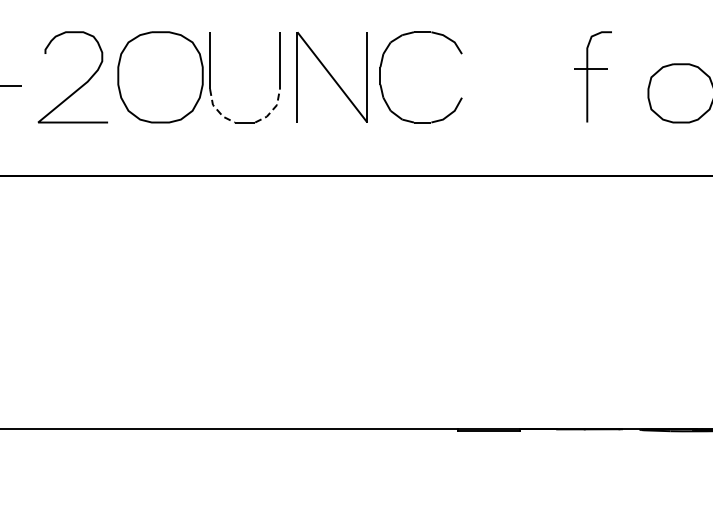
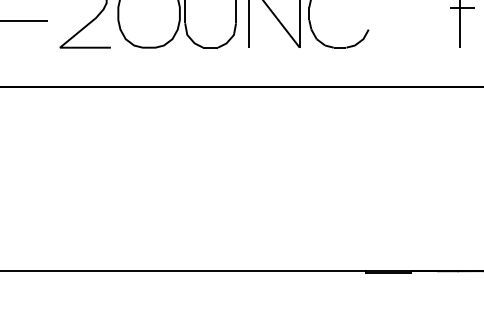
line: (273, 109) -> (231, 38), dashed -> solid
line: (217, 110) -> (190, 38), dashed -> solid

